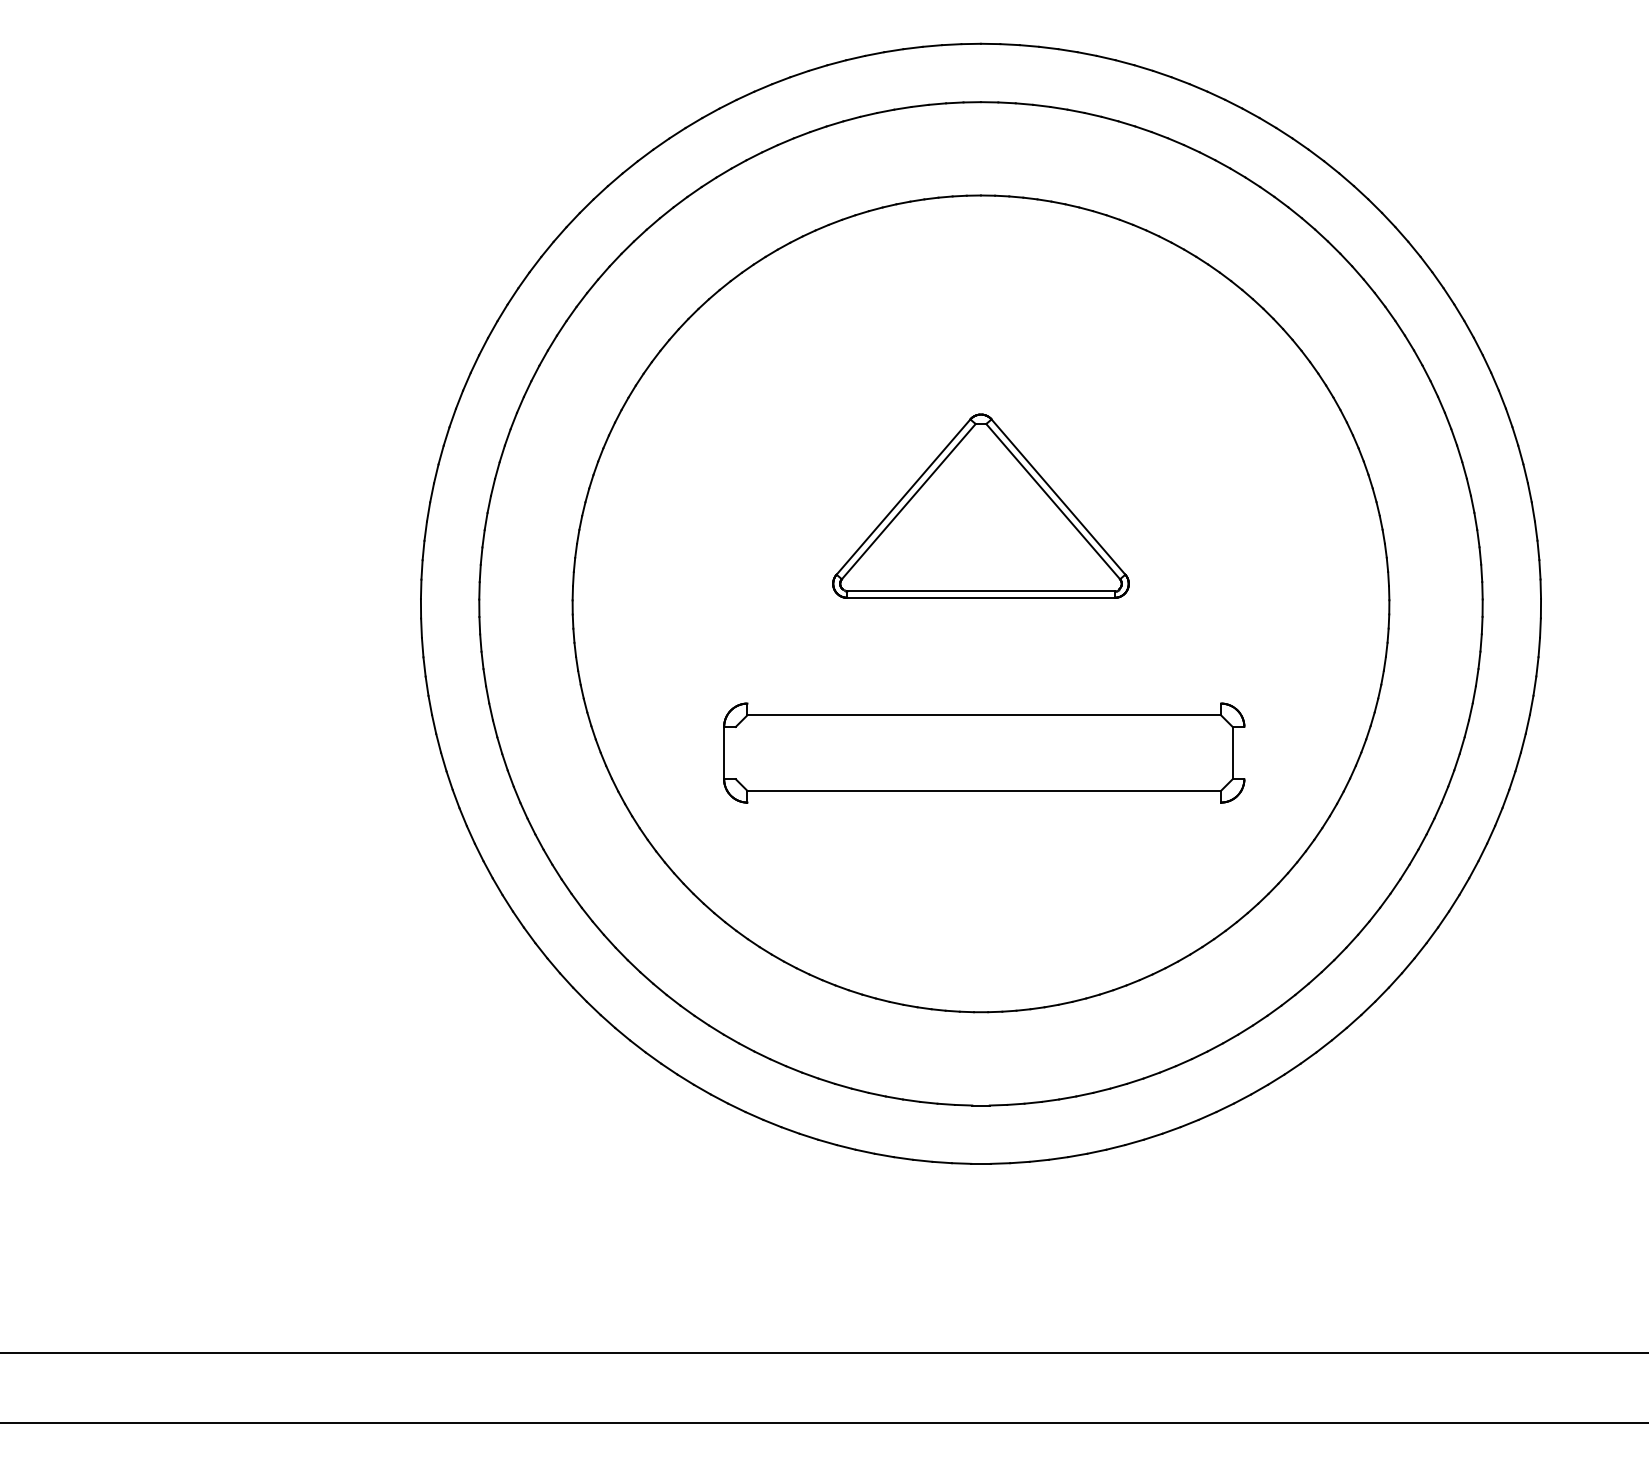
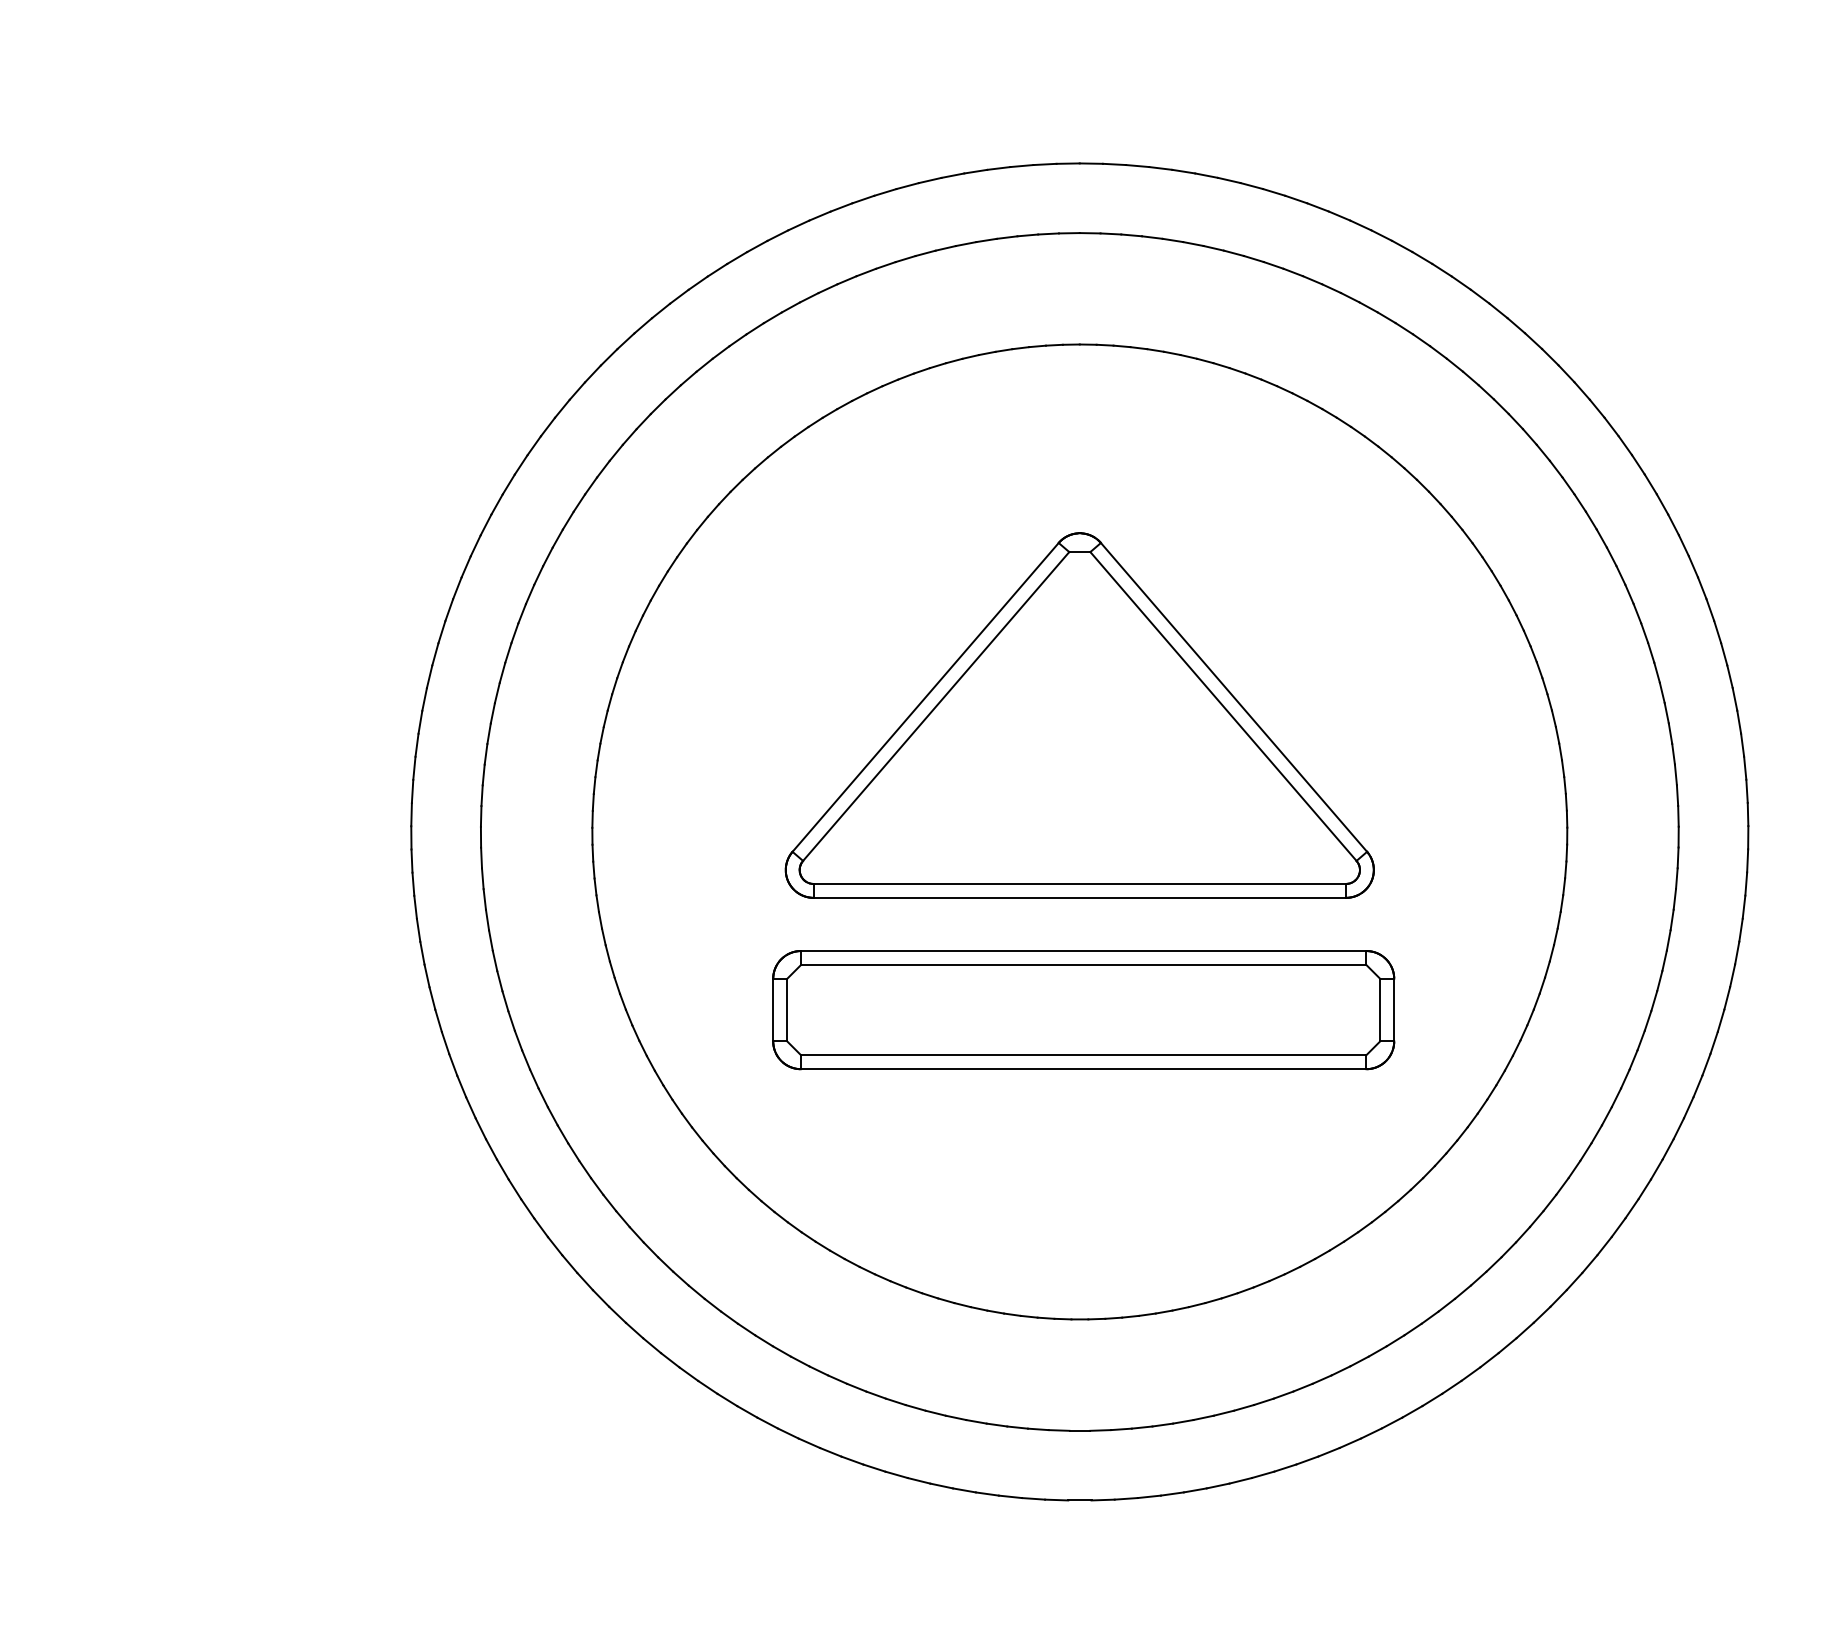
part: (980, 505) -> (1079, 714), size x1.67
line: (984, 703) -> (1084, 950), added
line: (735, 752) -> (786, 1009), added
line: (1244, 752) -> (1394, 1009), added
line: (984, 802) -> (1084, 1069), added

